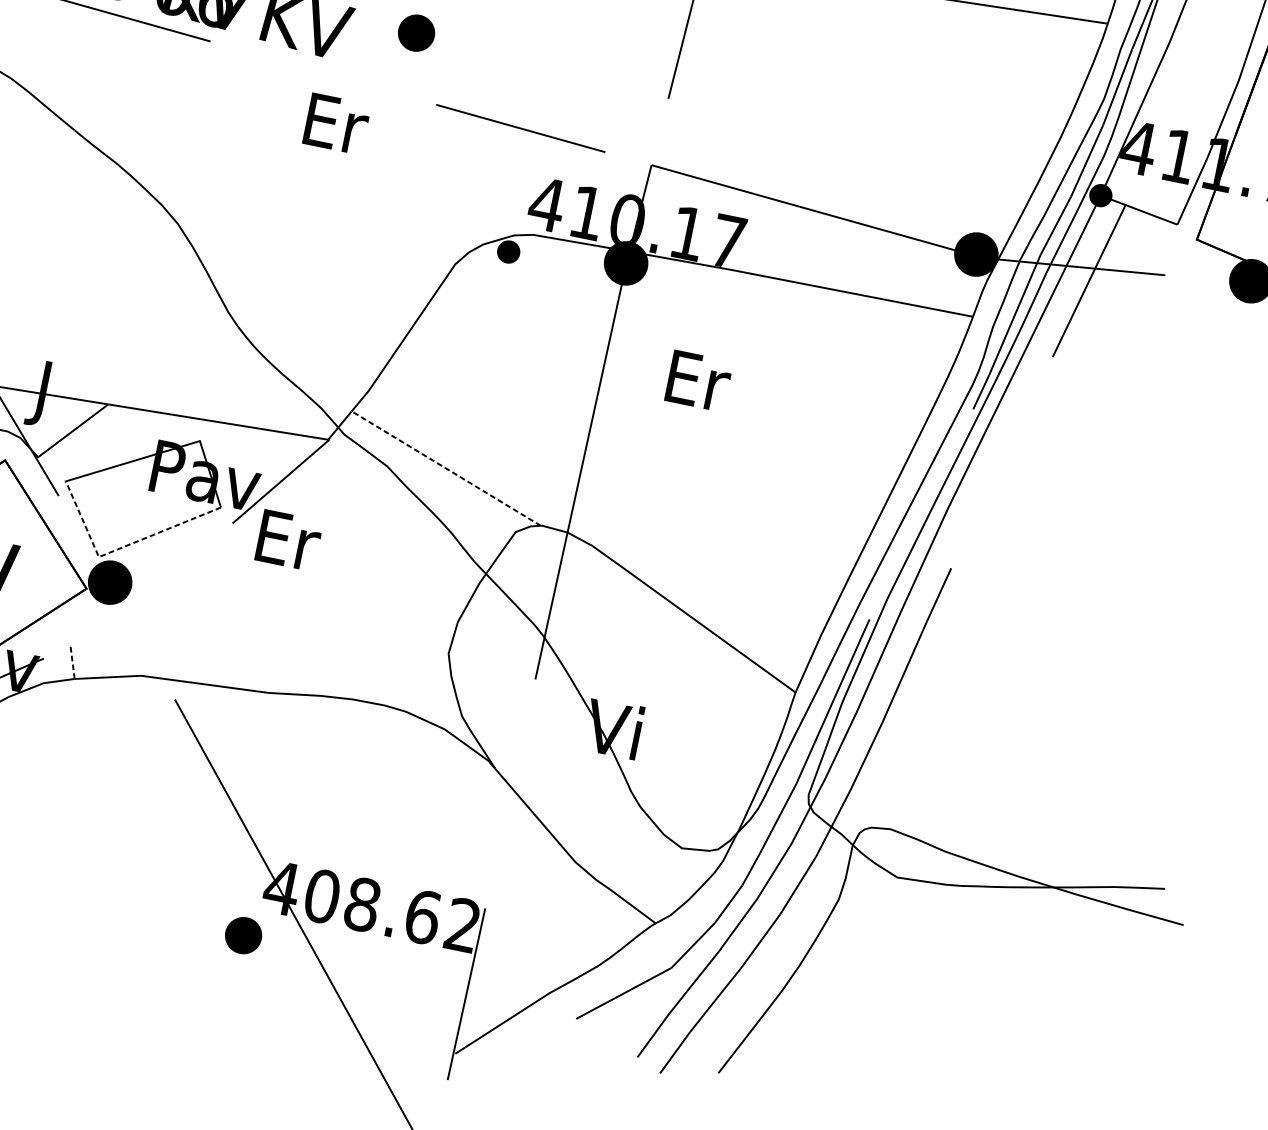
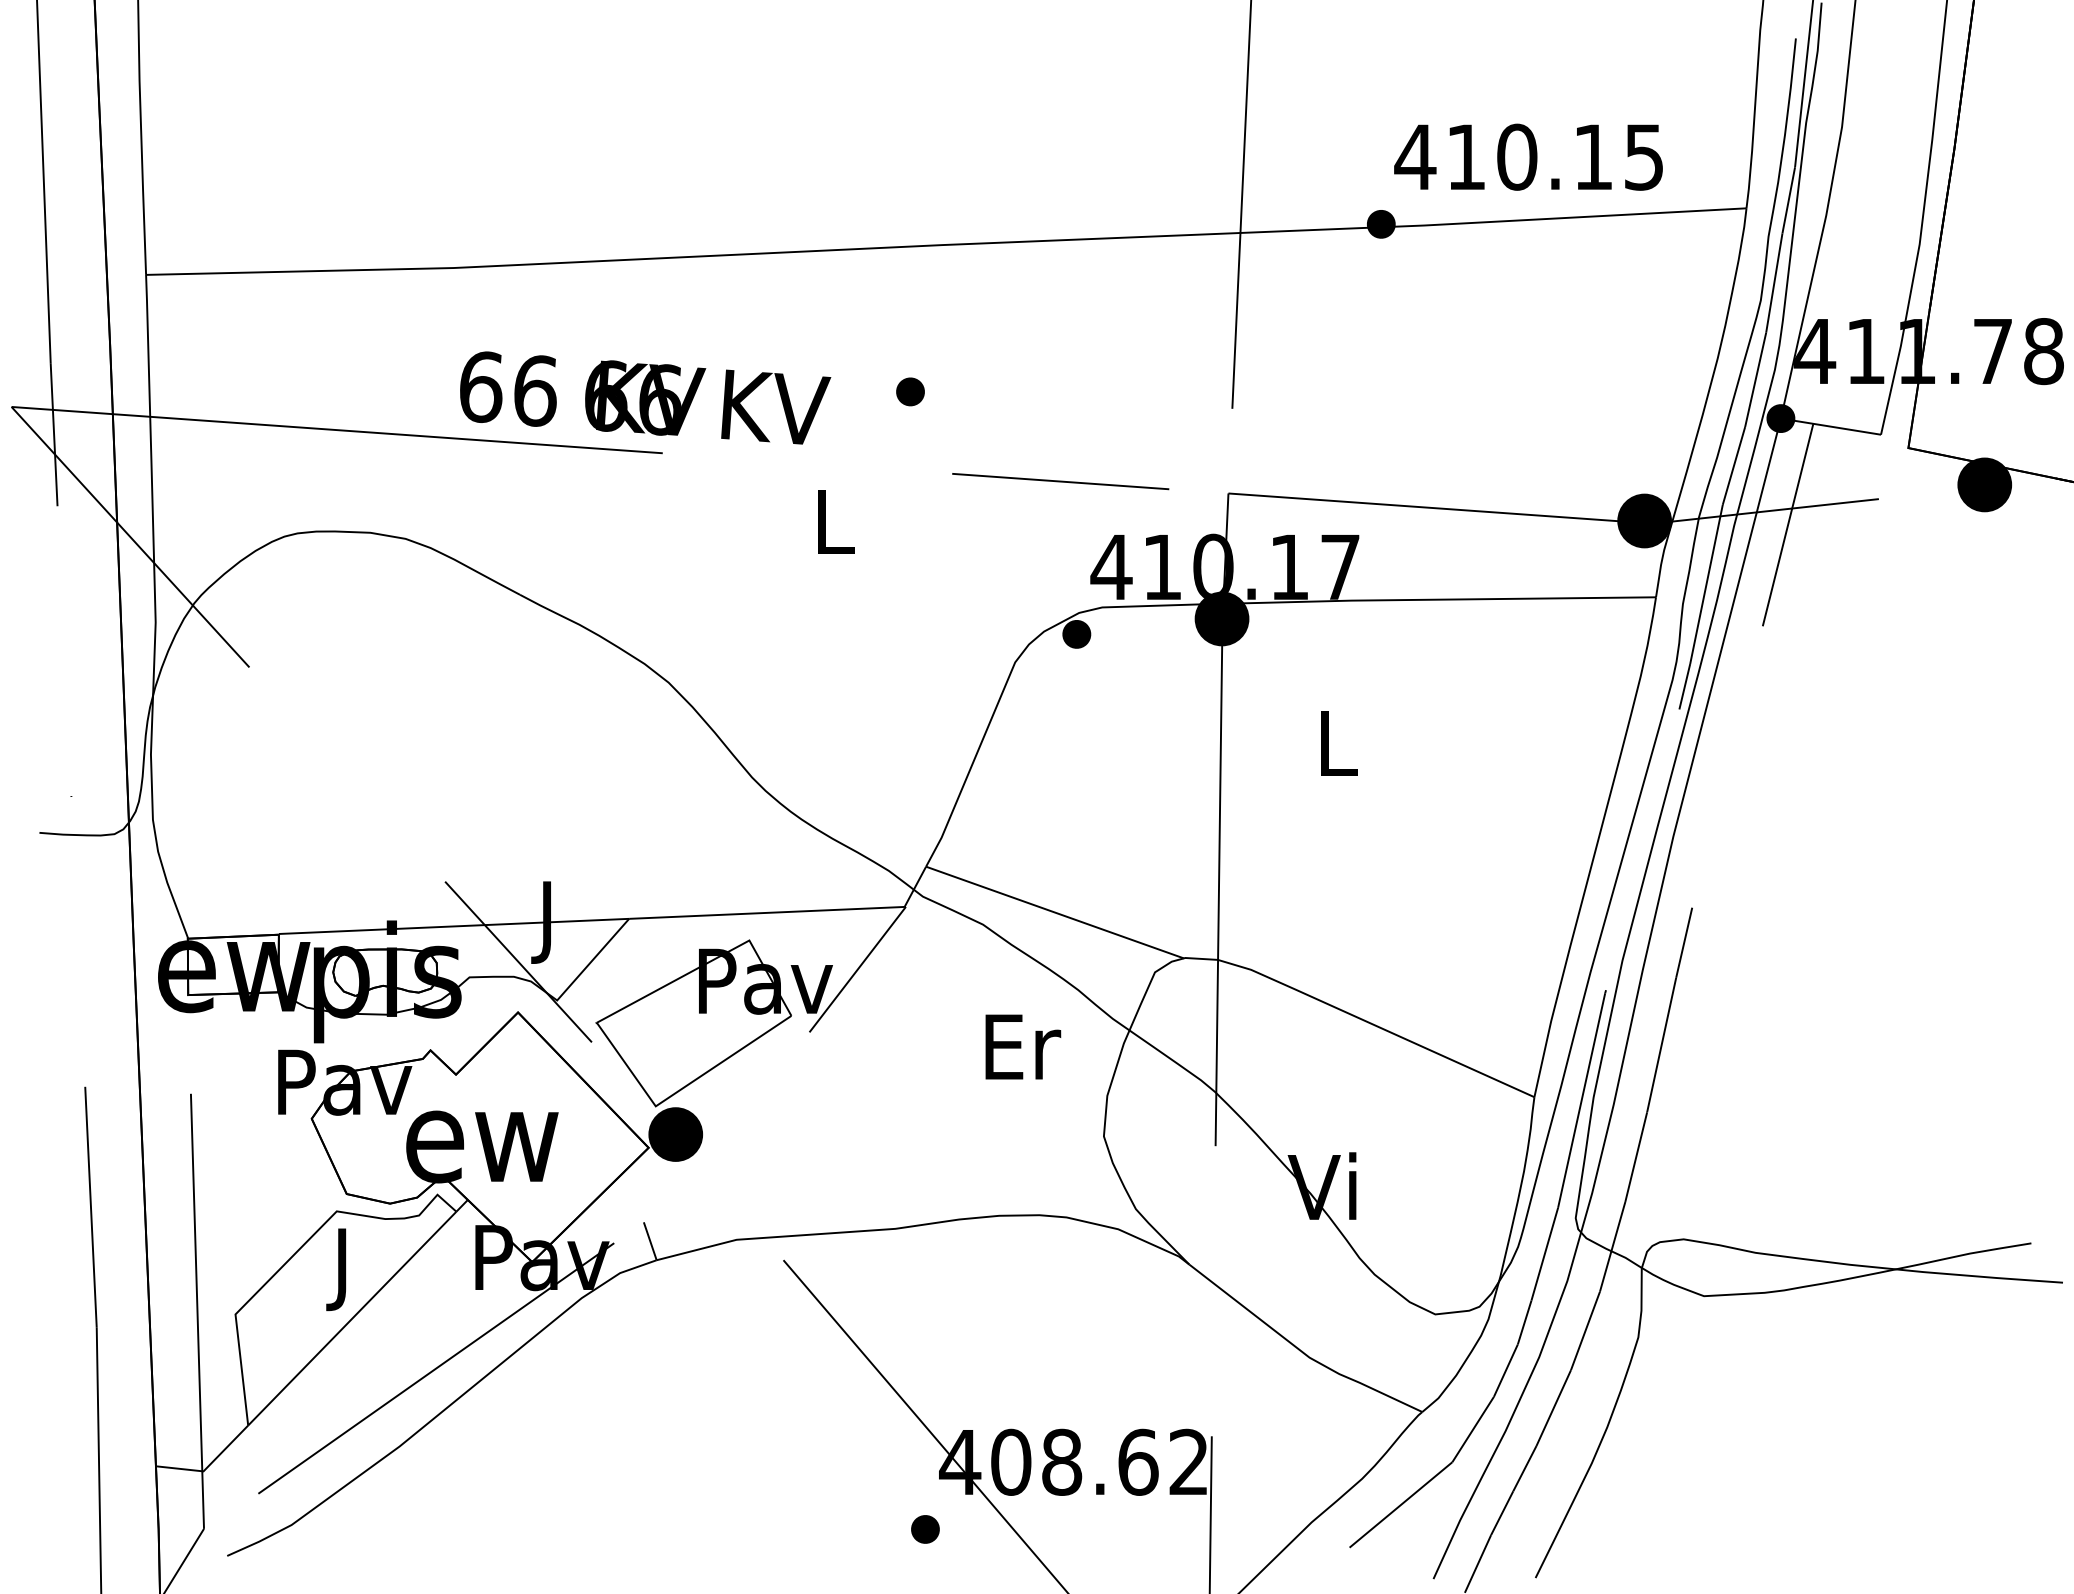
part: (416, 32) -> (910, 391), size x0.62
text: (336, 123) -> (836, 521), Er -> L
text: (698, 381) -> (1339, 743), Er -> L
line: (445, 468) -> (1054, 912), dashed -> solid
text: (289, 540) -> (1023, 1046), moved
line: (121, 547) -> (680, 1089), dashed -> solid
line: (72, 663) -> (650, 1241), dashed -> solid
part: (243, 935) -> (925, 1529), size x0.62

